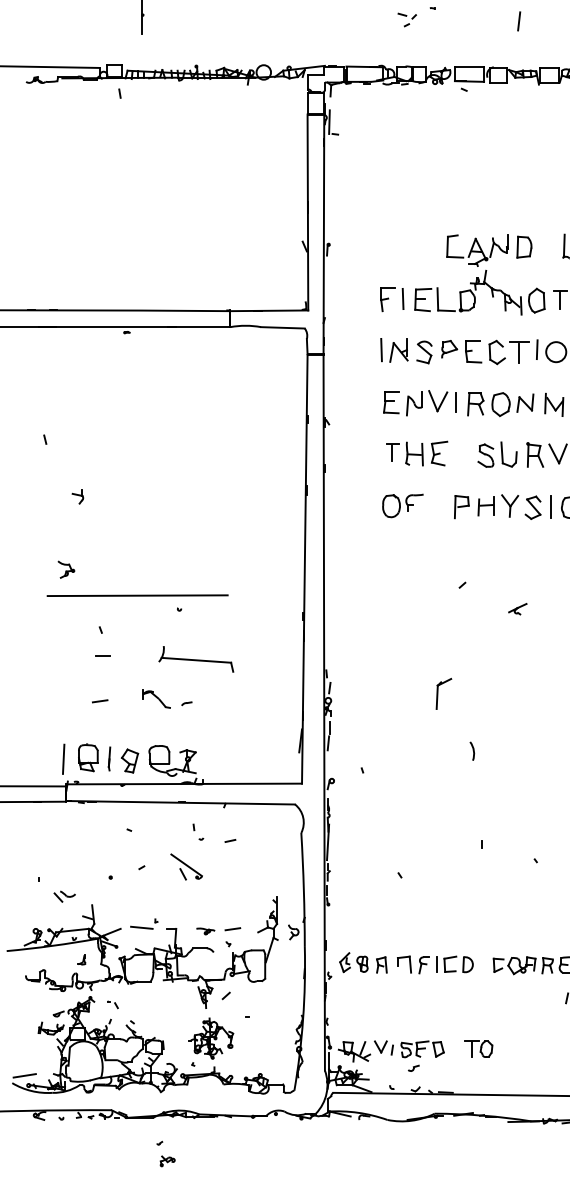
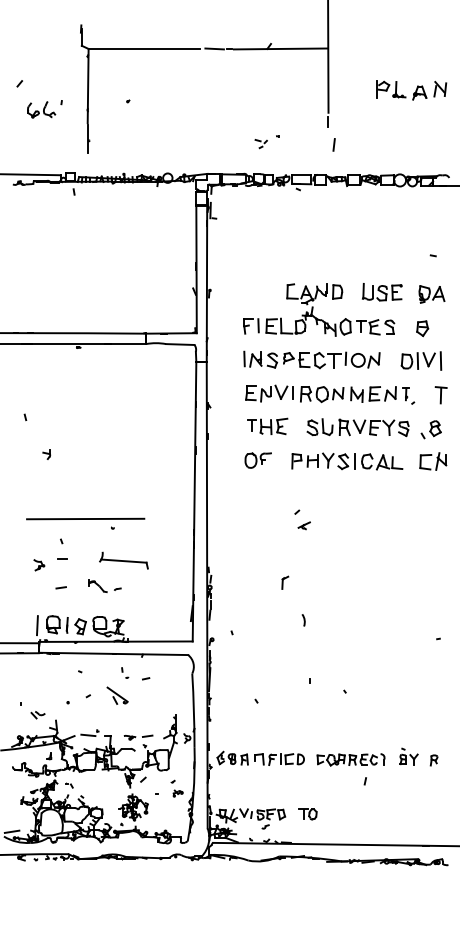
part: (66, 570) -> (39, 565), moved
part: (516, 608) -> (303, 525), moved
part: (444, 693) -> (285, 582), size x0.62
part: (165, 1153) -> (176, 788), moved

